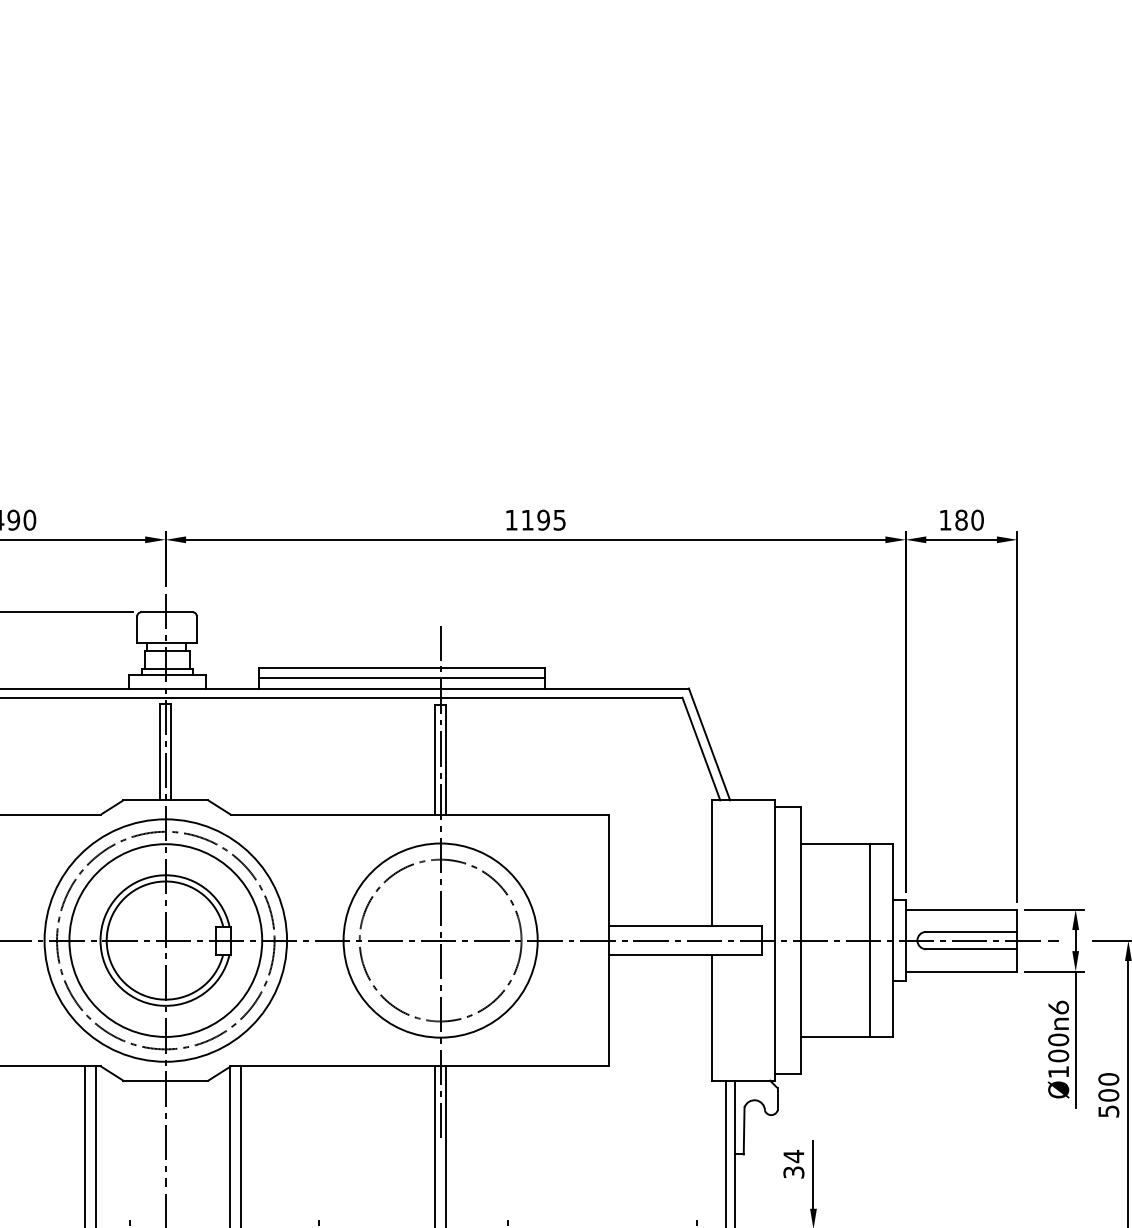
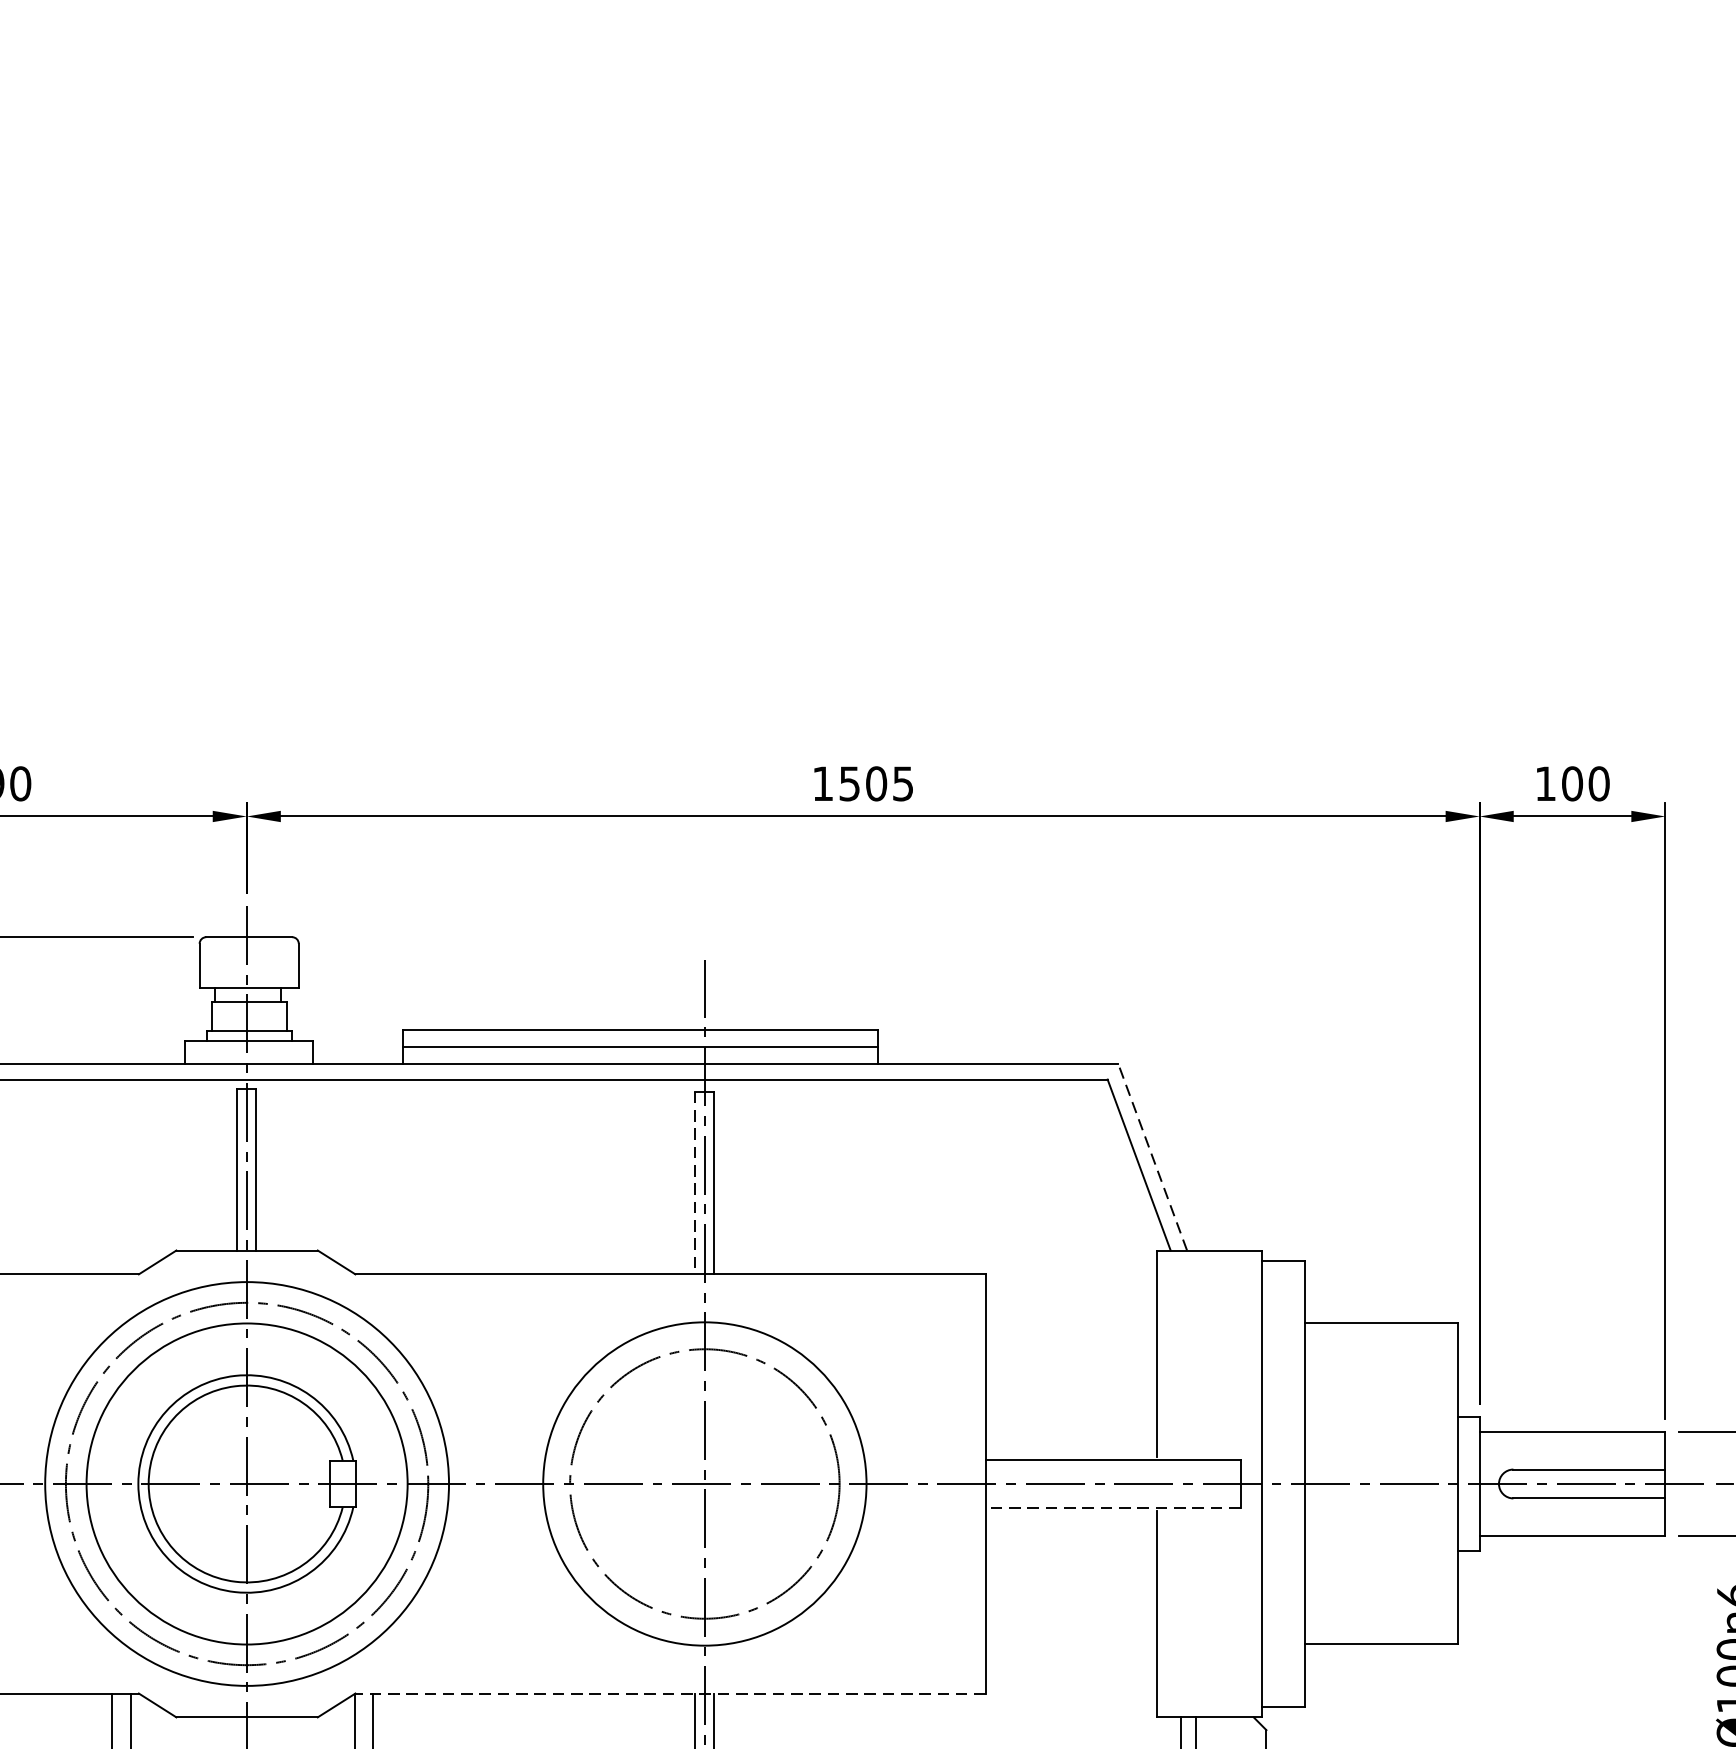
text: (535, 520) -> (862, 784), 1195 -> 1505
text: (961, 520) -> (1572, 784), 180 -> 100
line: (709, 744) -> (1152, 1157), solid -> dashed
line: (435, 759) -> (696, 1182), solid -> dashed
line: (870, 940) -> (1420, 1483), removed
line: (685, 955) -> (1112, 1508), solid -> dashed
line: (419, 1066) -> (669, 1693), solid -> dashed

